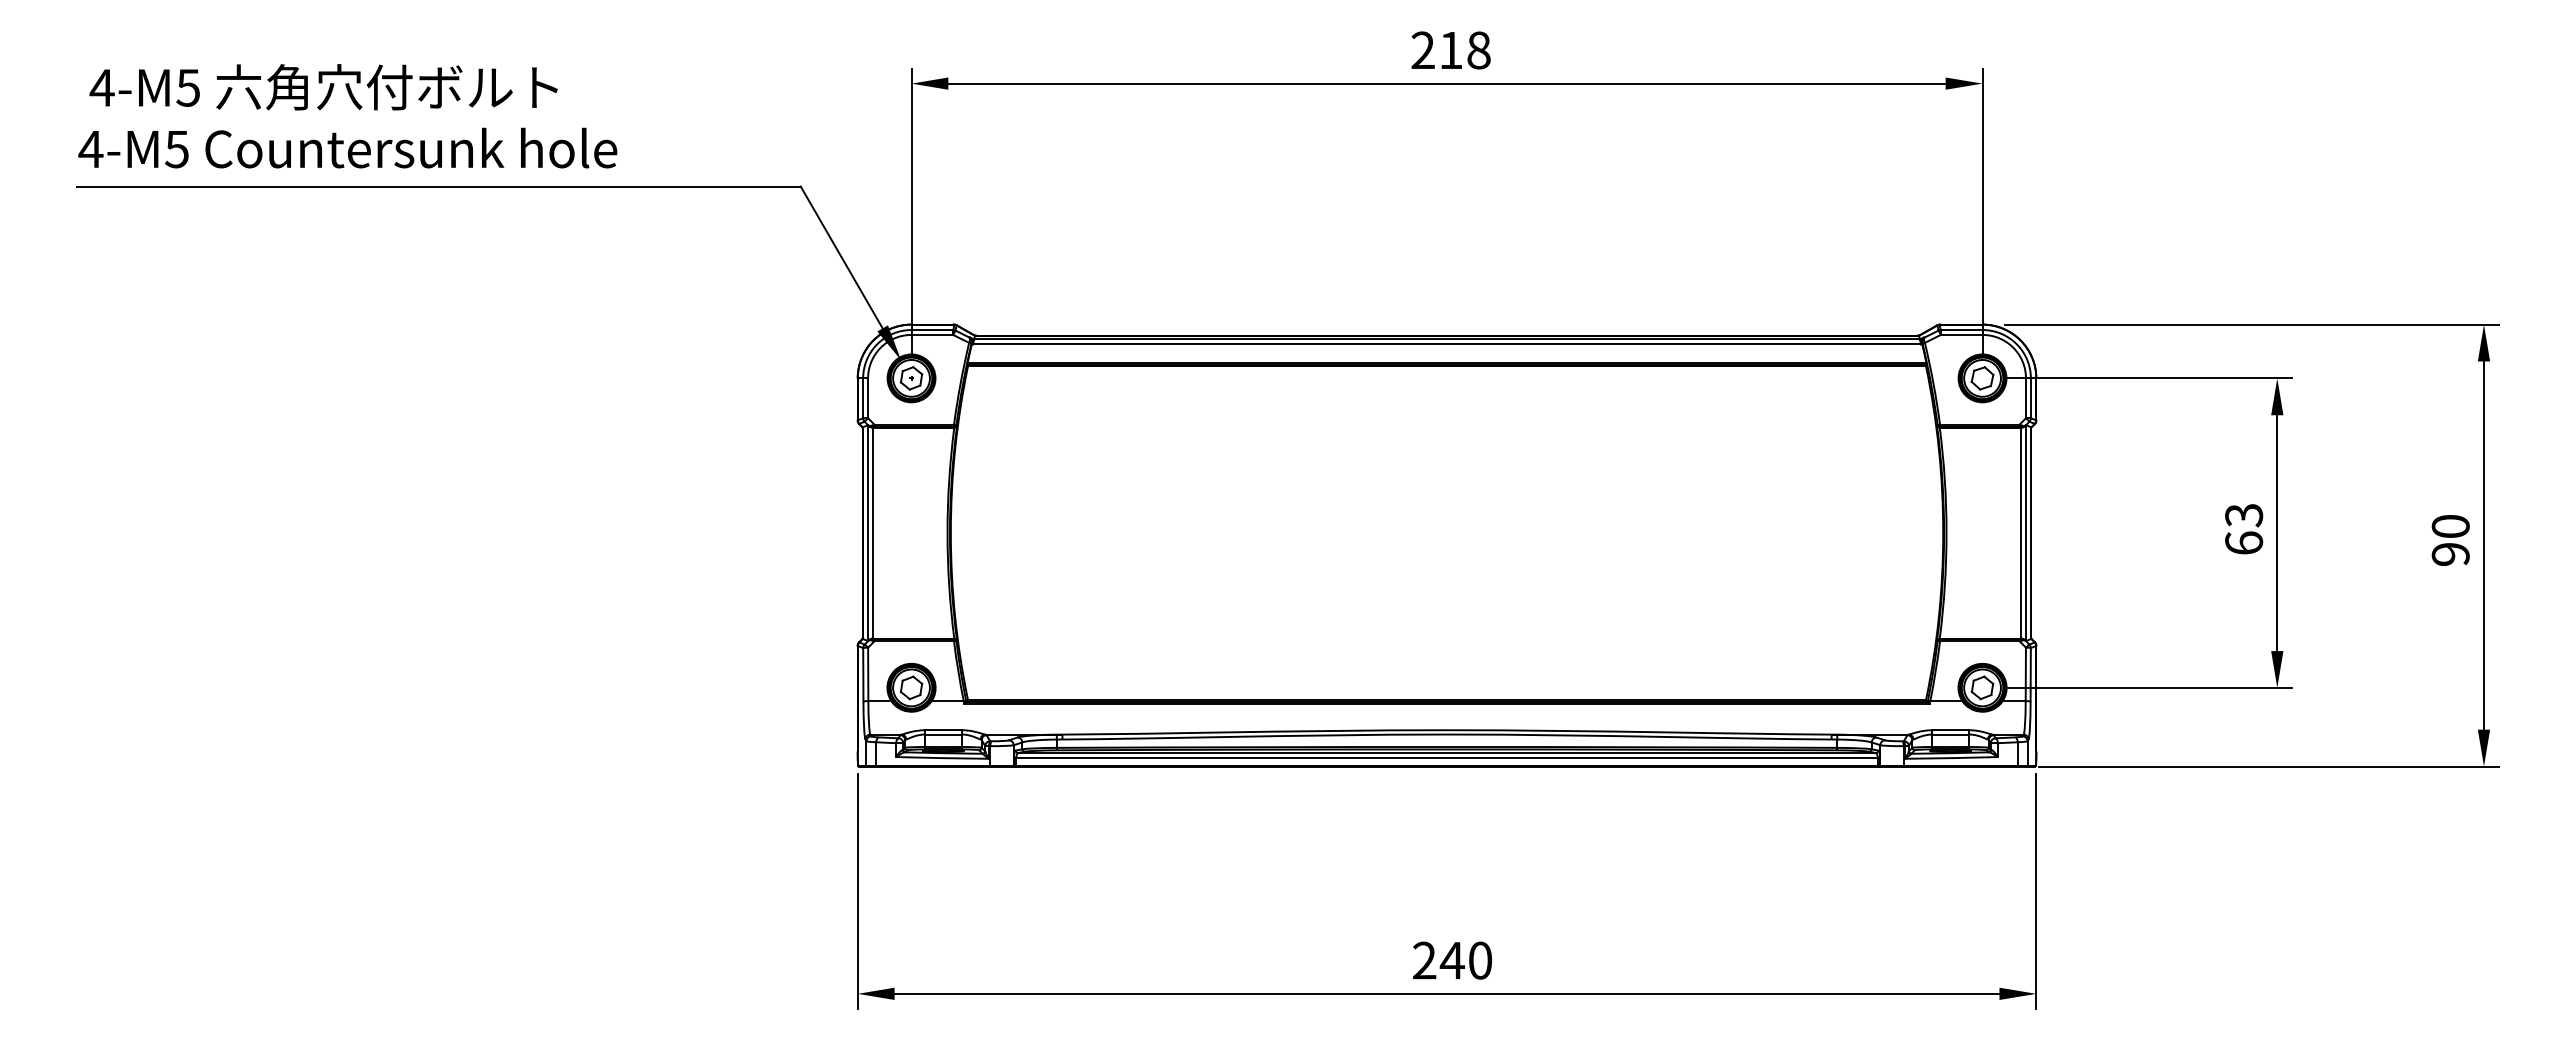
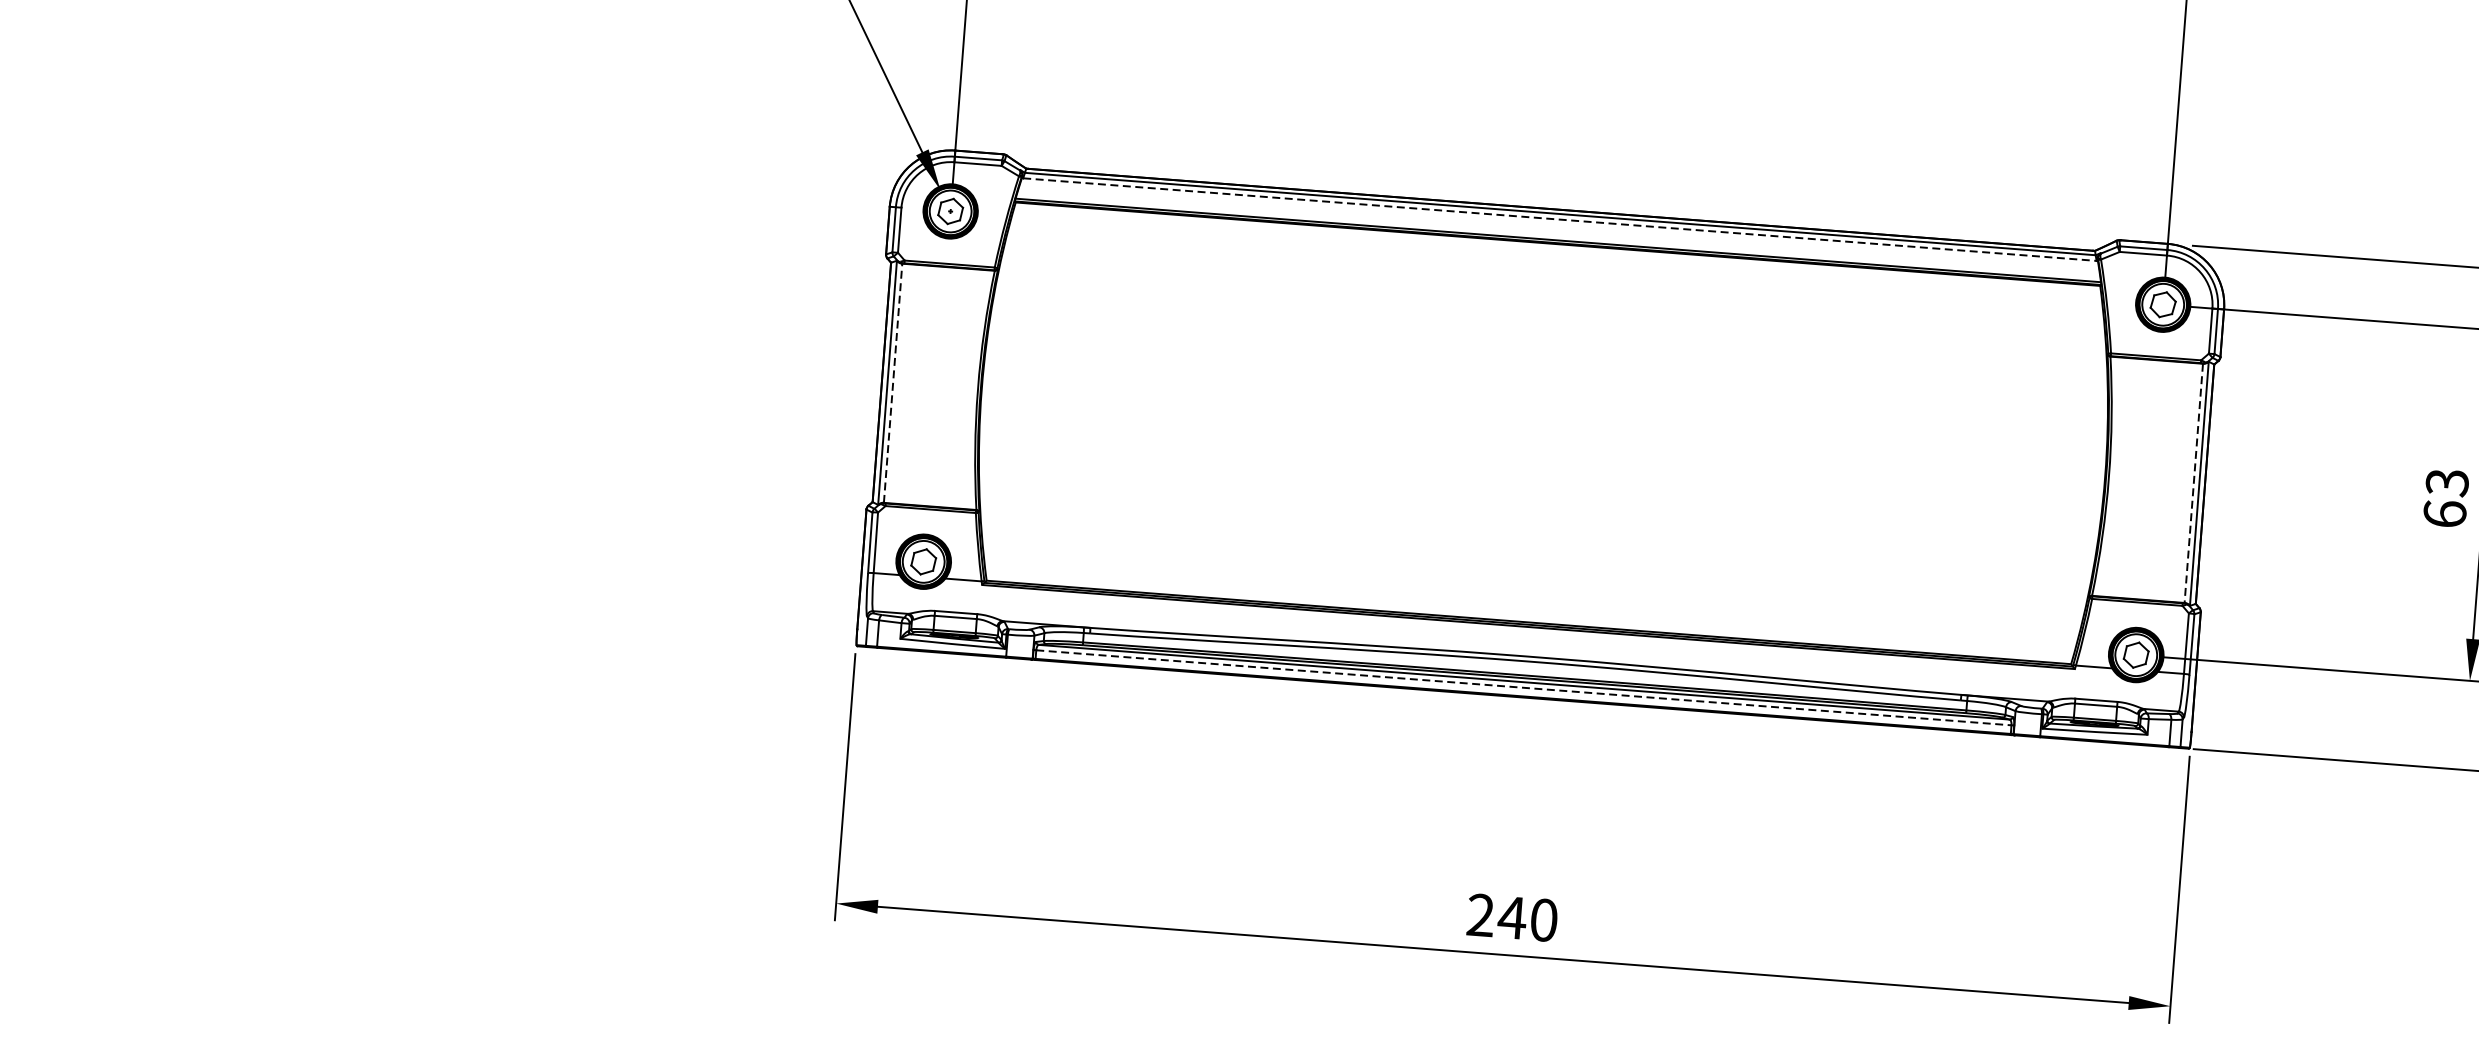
line: (1447, 344) -> (1560, 219), solid -> dashed
line: (872, 533) -> (892, 383), solid -> dashed
line: (2021, 533) -> (2193, 483), solid -> dashed
line: (1447, 757) -> (1524, 687), solid -> dashed

